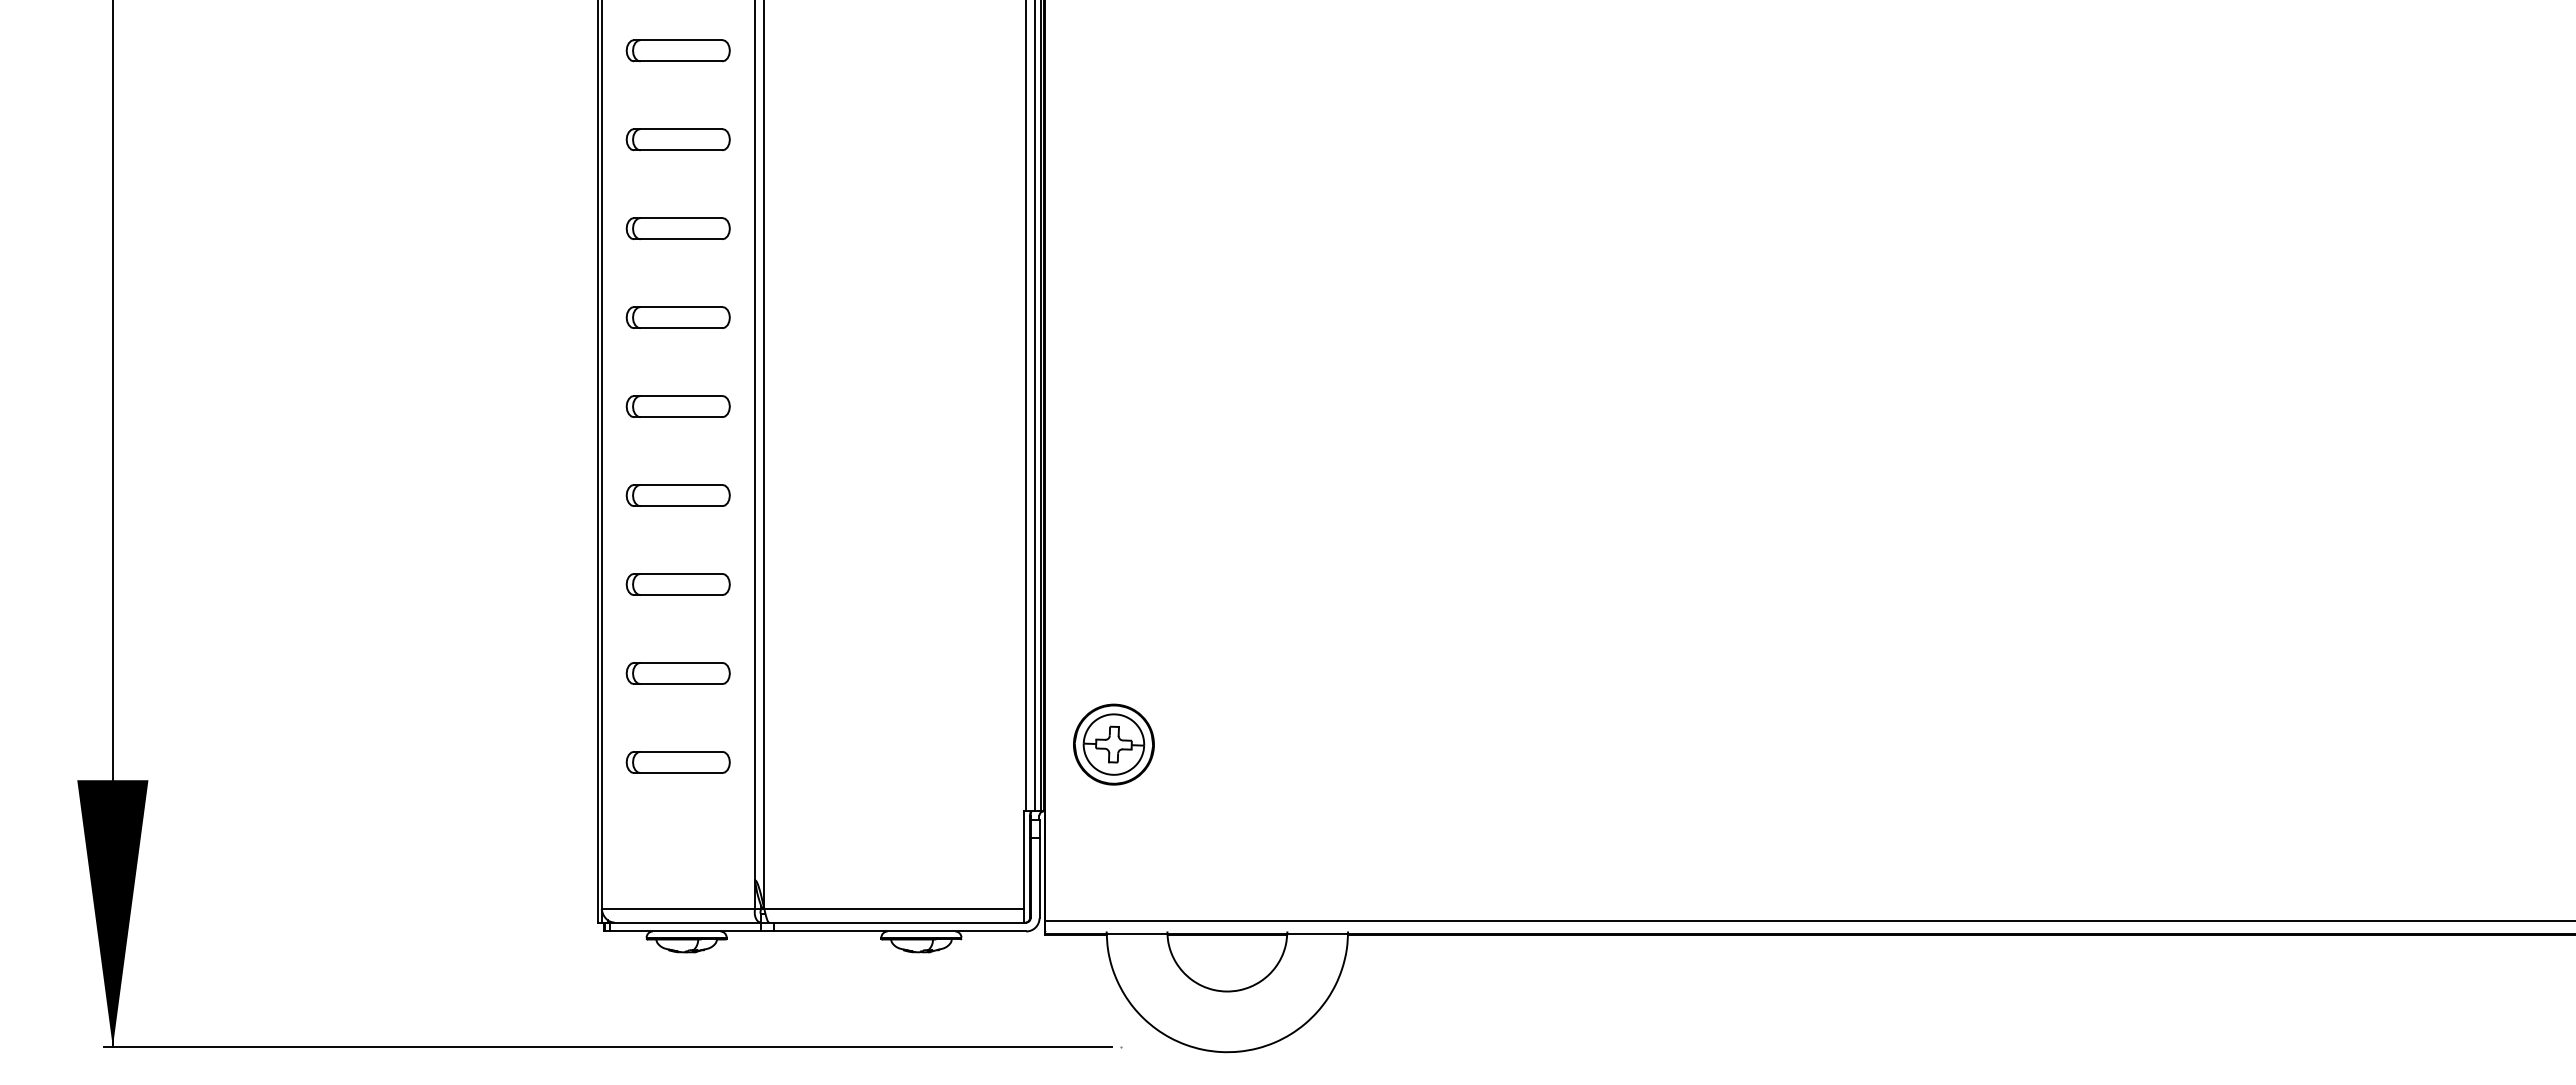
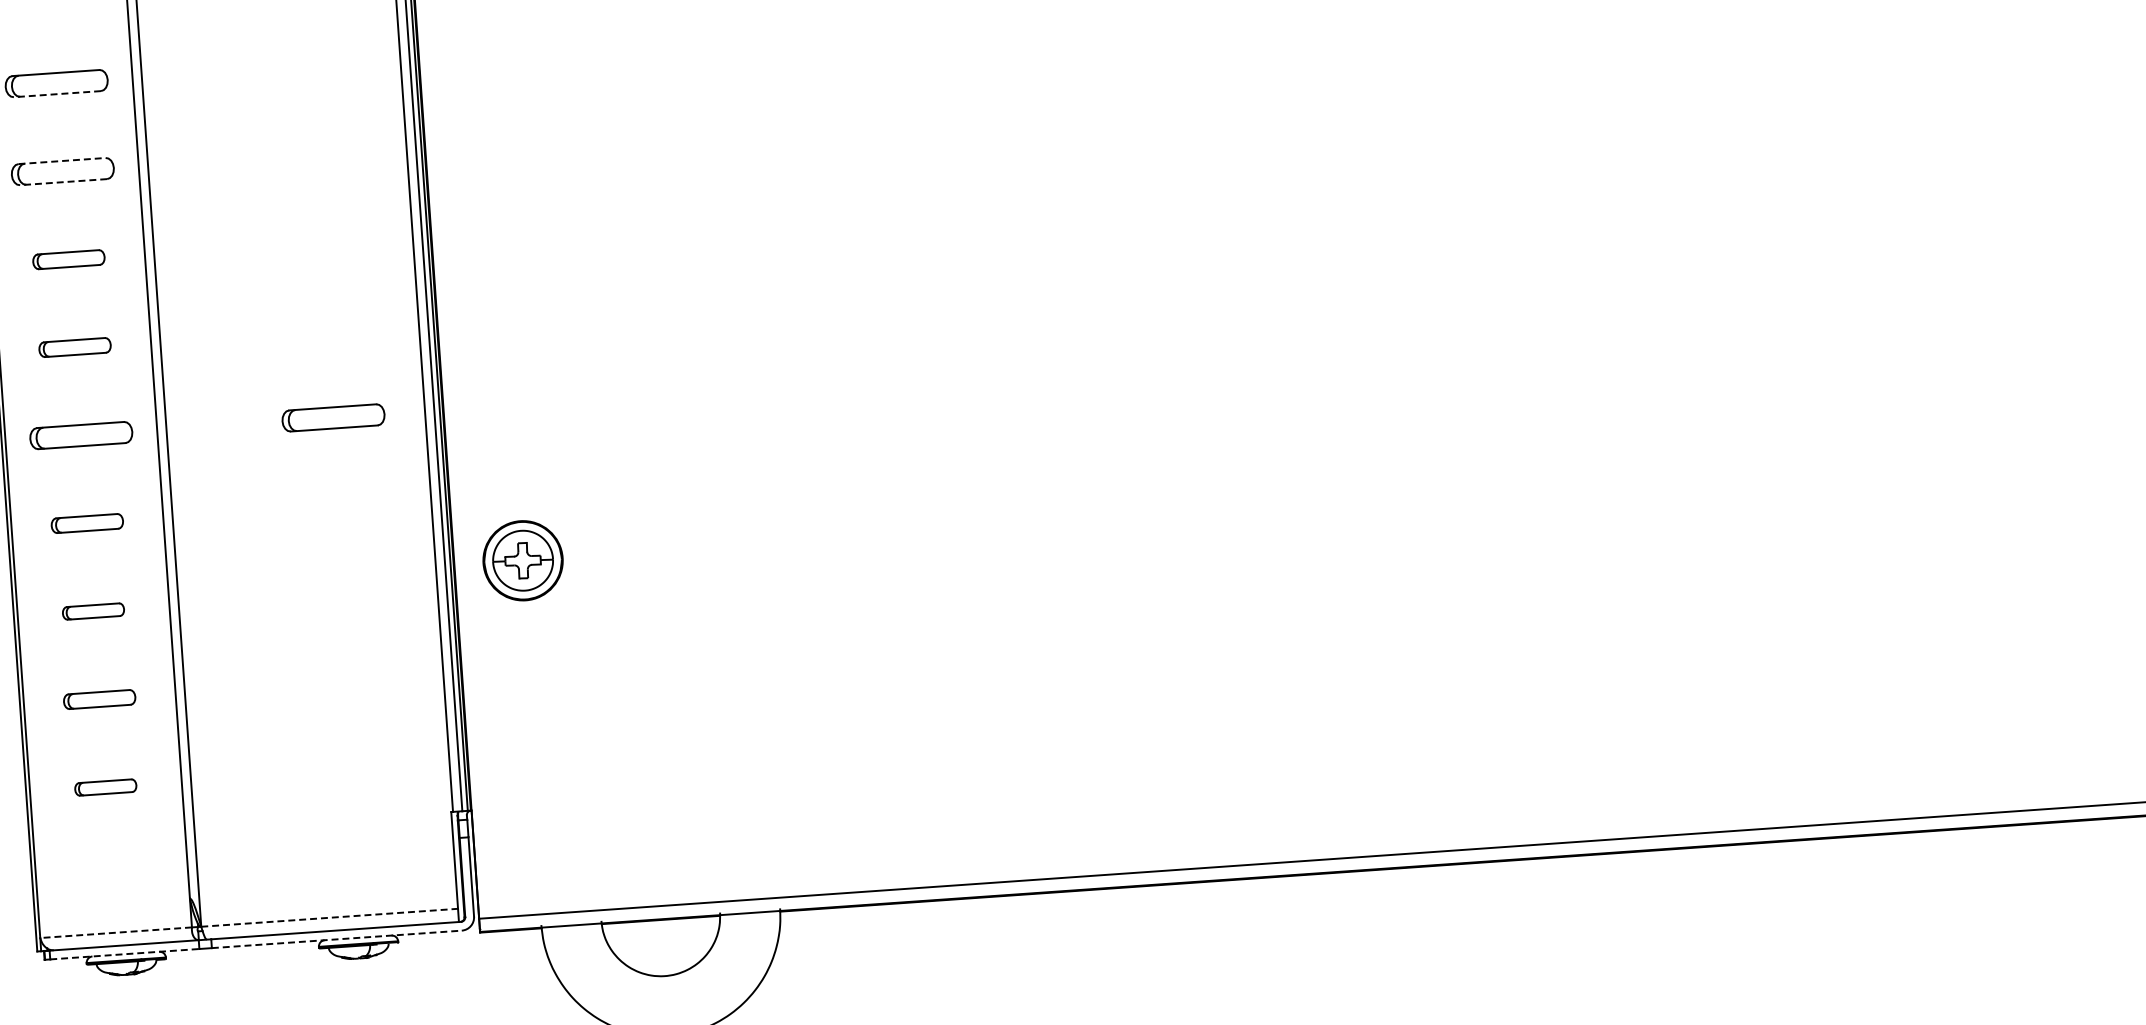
line: (677, 61) -> (56, 94), solid -> dashed
line: (678, 129) -> (62, 161), solid -> dashed
line: (677, 150) -> (62, 182), solid -> dashed
part: (677, 228) -> (68, 259), size x0.7
part: (677, 317) -> (74, 347), size x0.7
part: (932, 406) -> (332, 417), added
part: (677, 495) -> (86, 523), size x0.7
part: (677, 584) -> (92, 611), size x0.6
part: (677, 673) -> (99, 699), size x0.7
part: (1113, 744) -> (522, 560), moved
part: (677, 762) -> (105, 787), size x0.6
line: (678, 909) -> (116, 932), solid -> dashed
line: (894, 909) -> (329, 918), solid -> dashed
line: (686, 931) -> (125, 954), solid -> dashed
line: (900, 931) -> (337, 939), solid -> dashed

